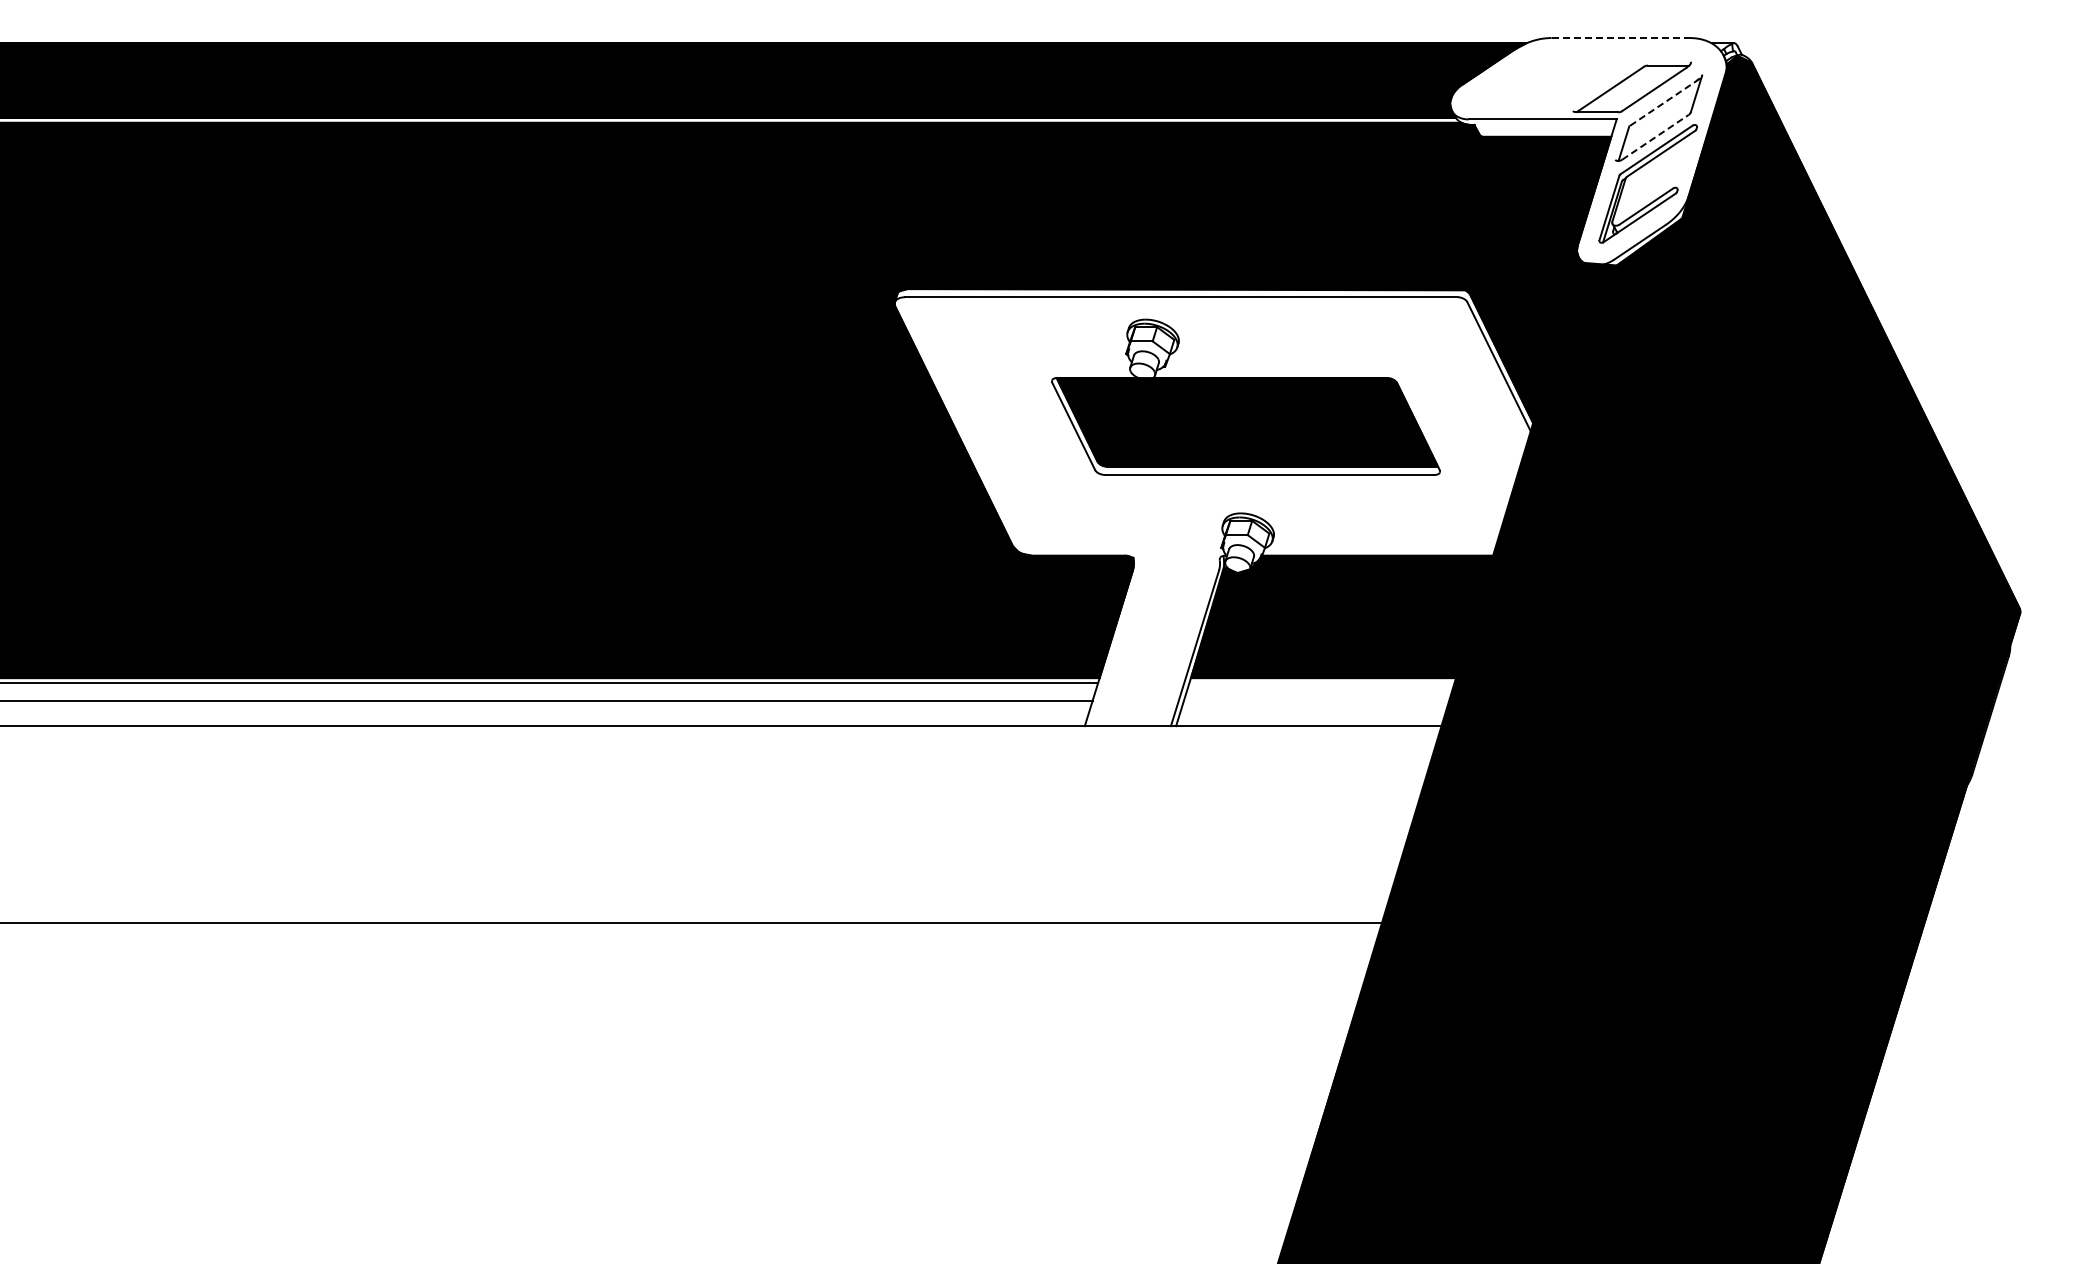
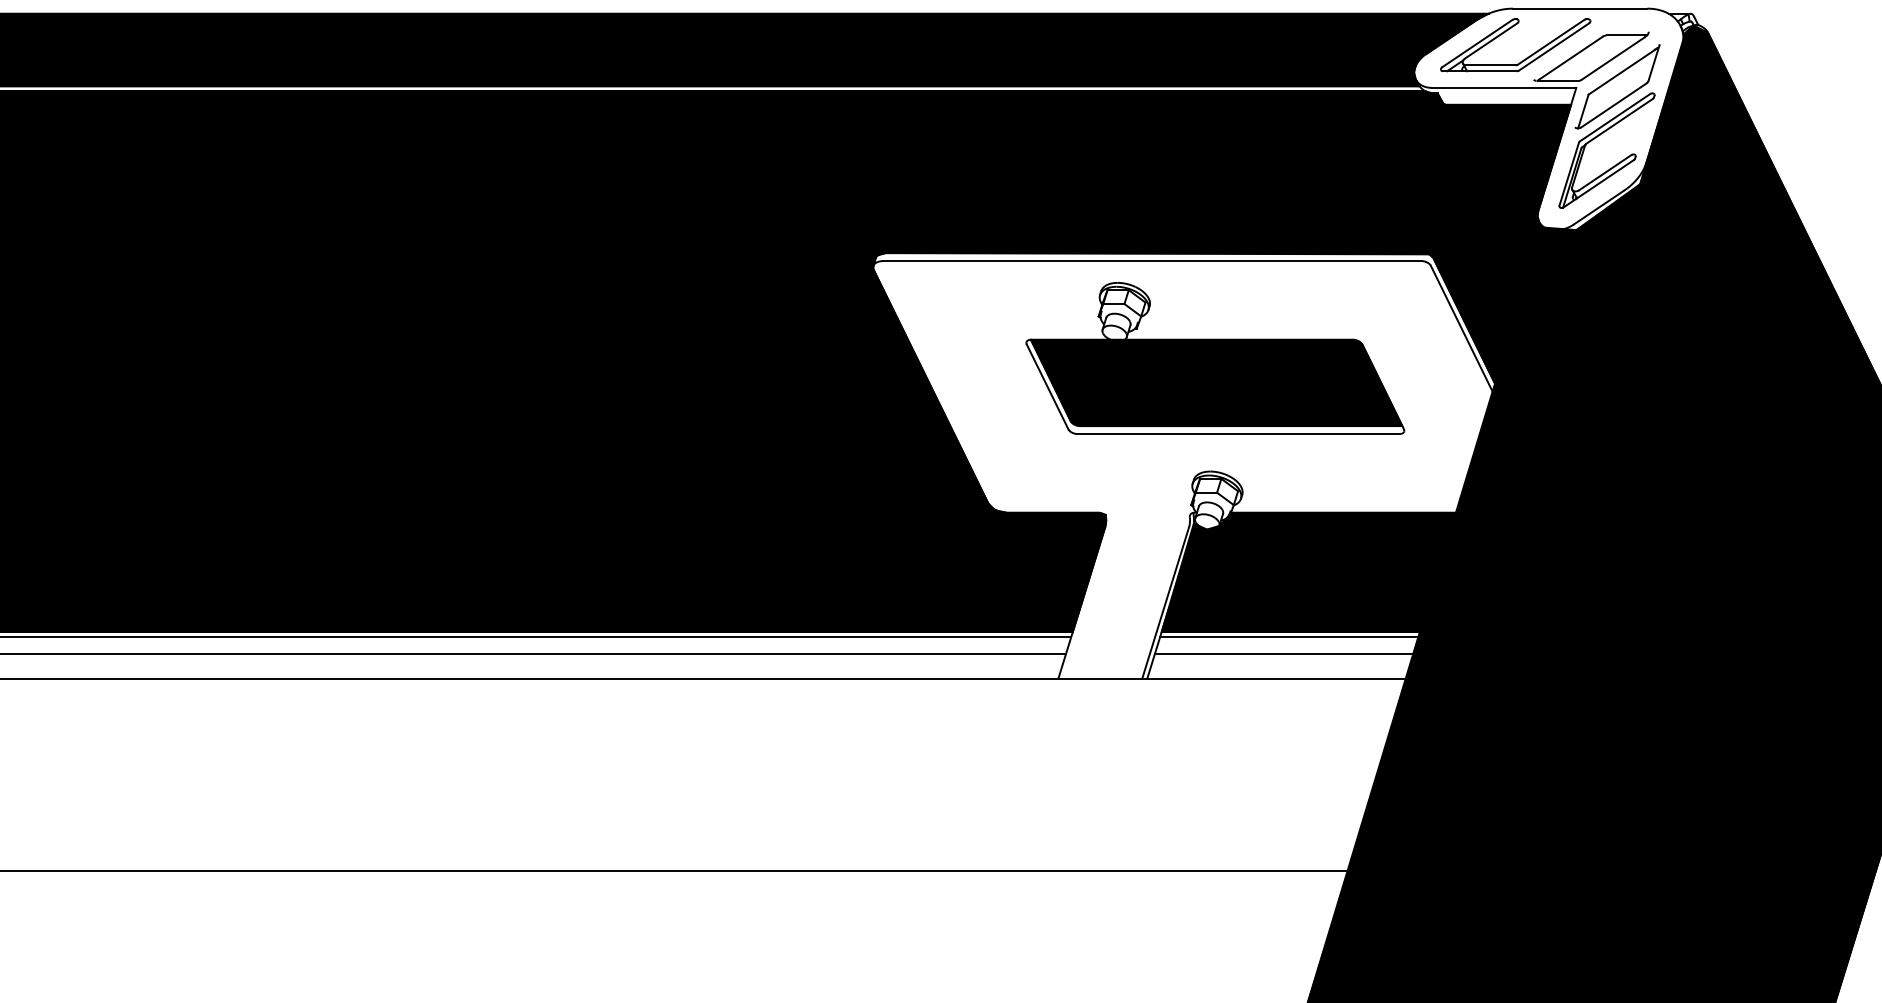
line: (1621, 38) -> (1580, 9), dashed -> solid
part: (1544, 62) -> (1506, 32), added
line: (1664, 102) -> (1622, 71), dashed -> solid
line: (1655, 137) -> (1614, 105), dashed -> solid
line: (1323, 683) -> (1290, 637), added
line: (1317, 700) -> (1284, 653), added

